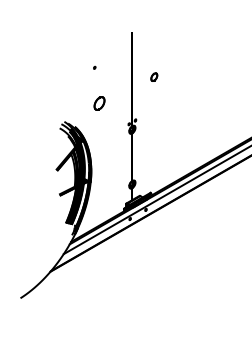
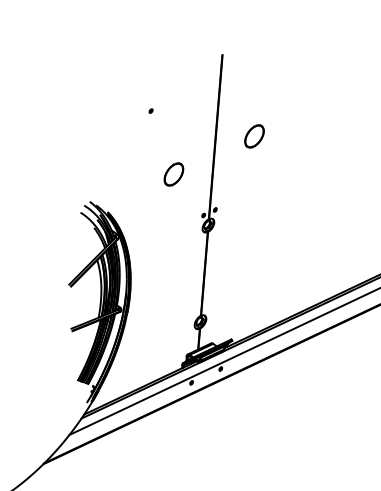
part: (154, 76) -> (255, 134), size x1.67
part: (99, 103) -> (173, 174), moved

